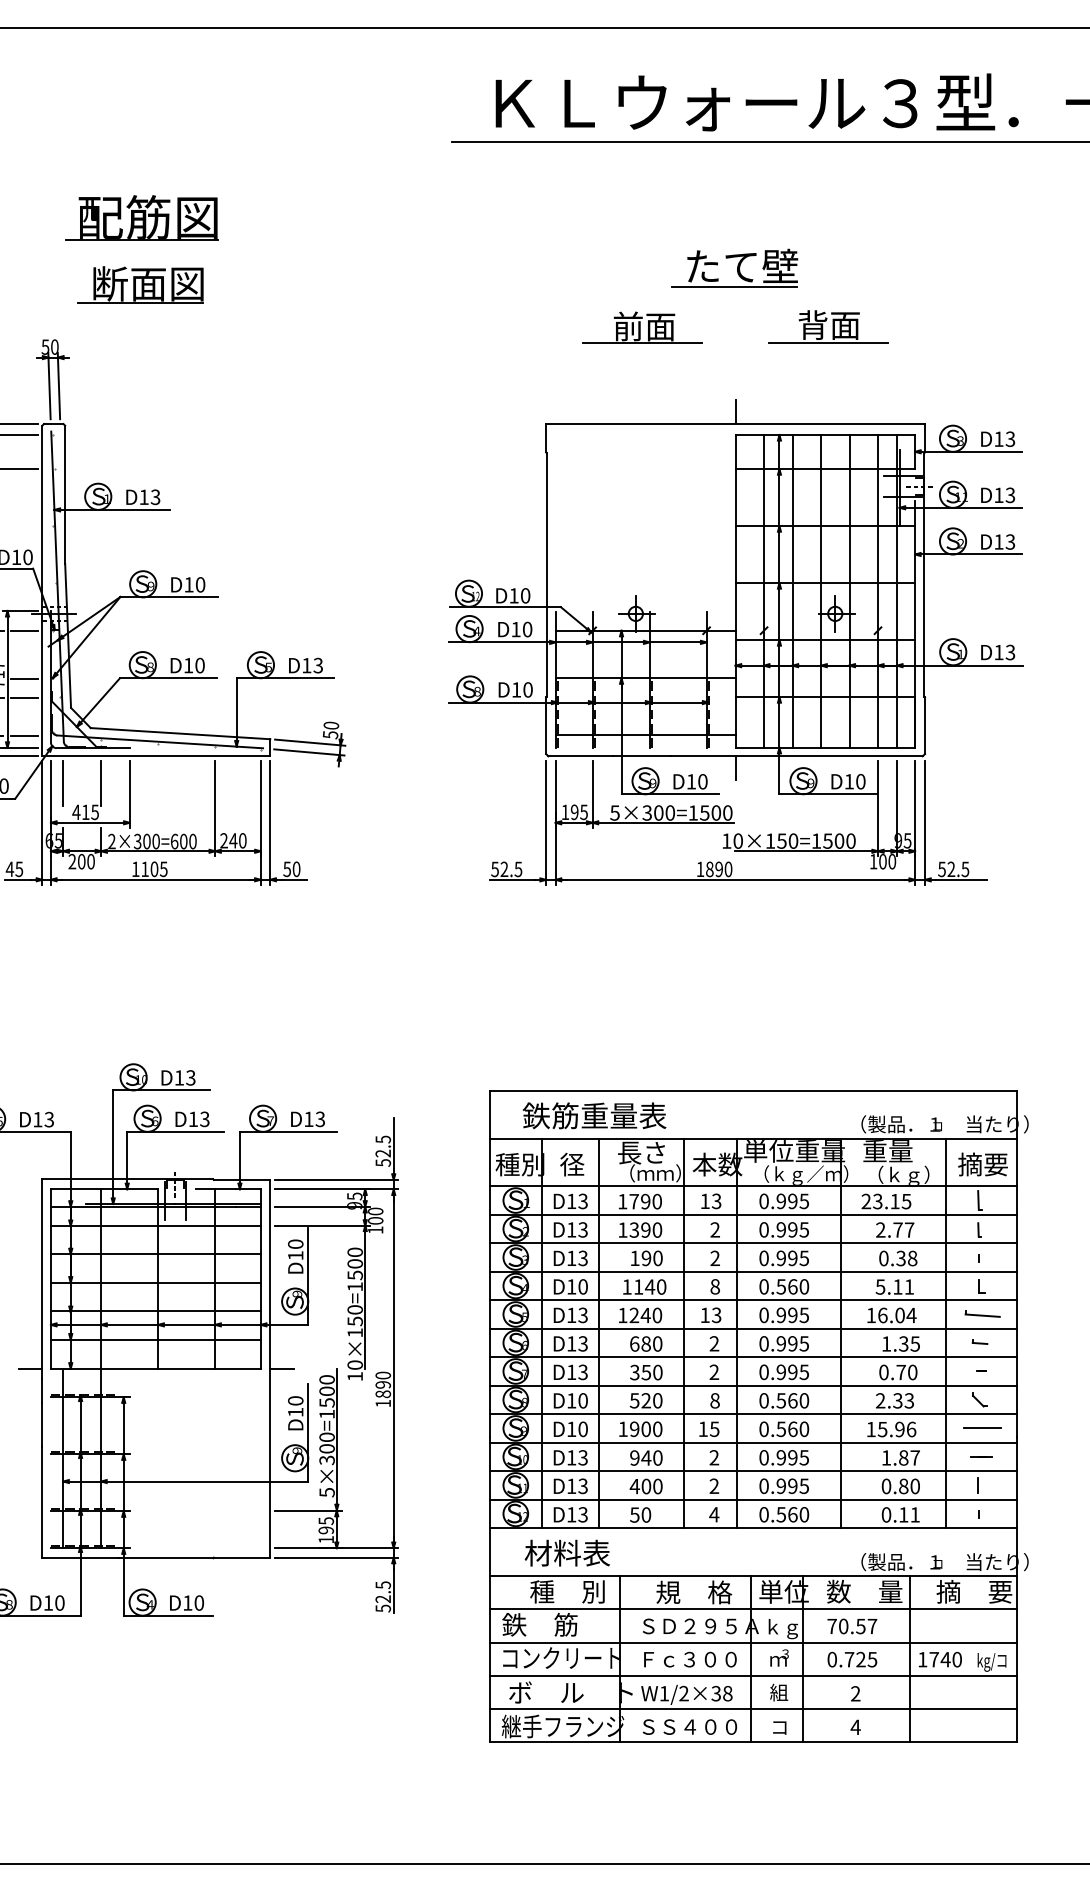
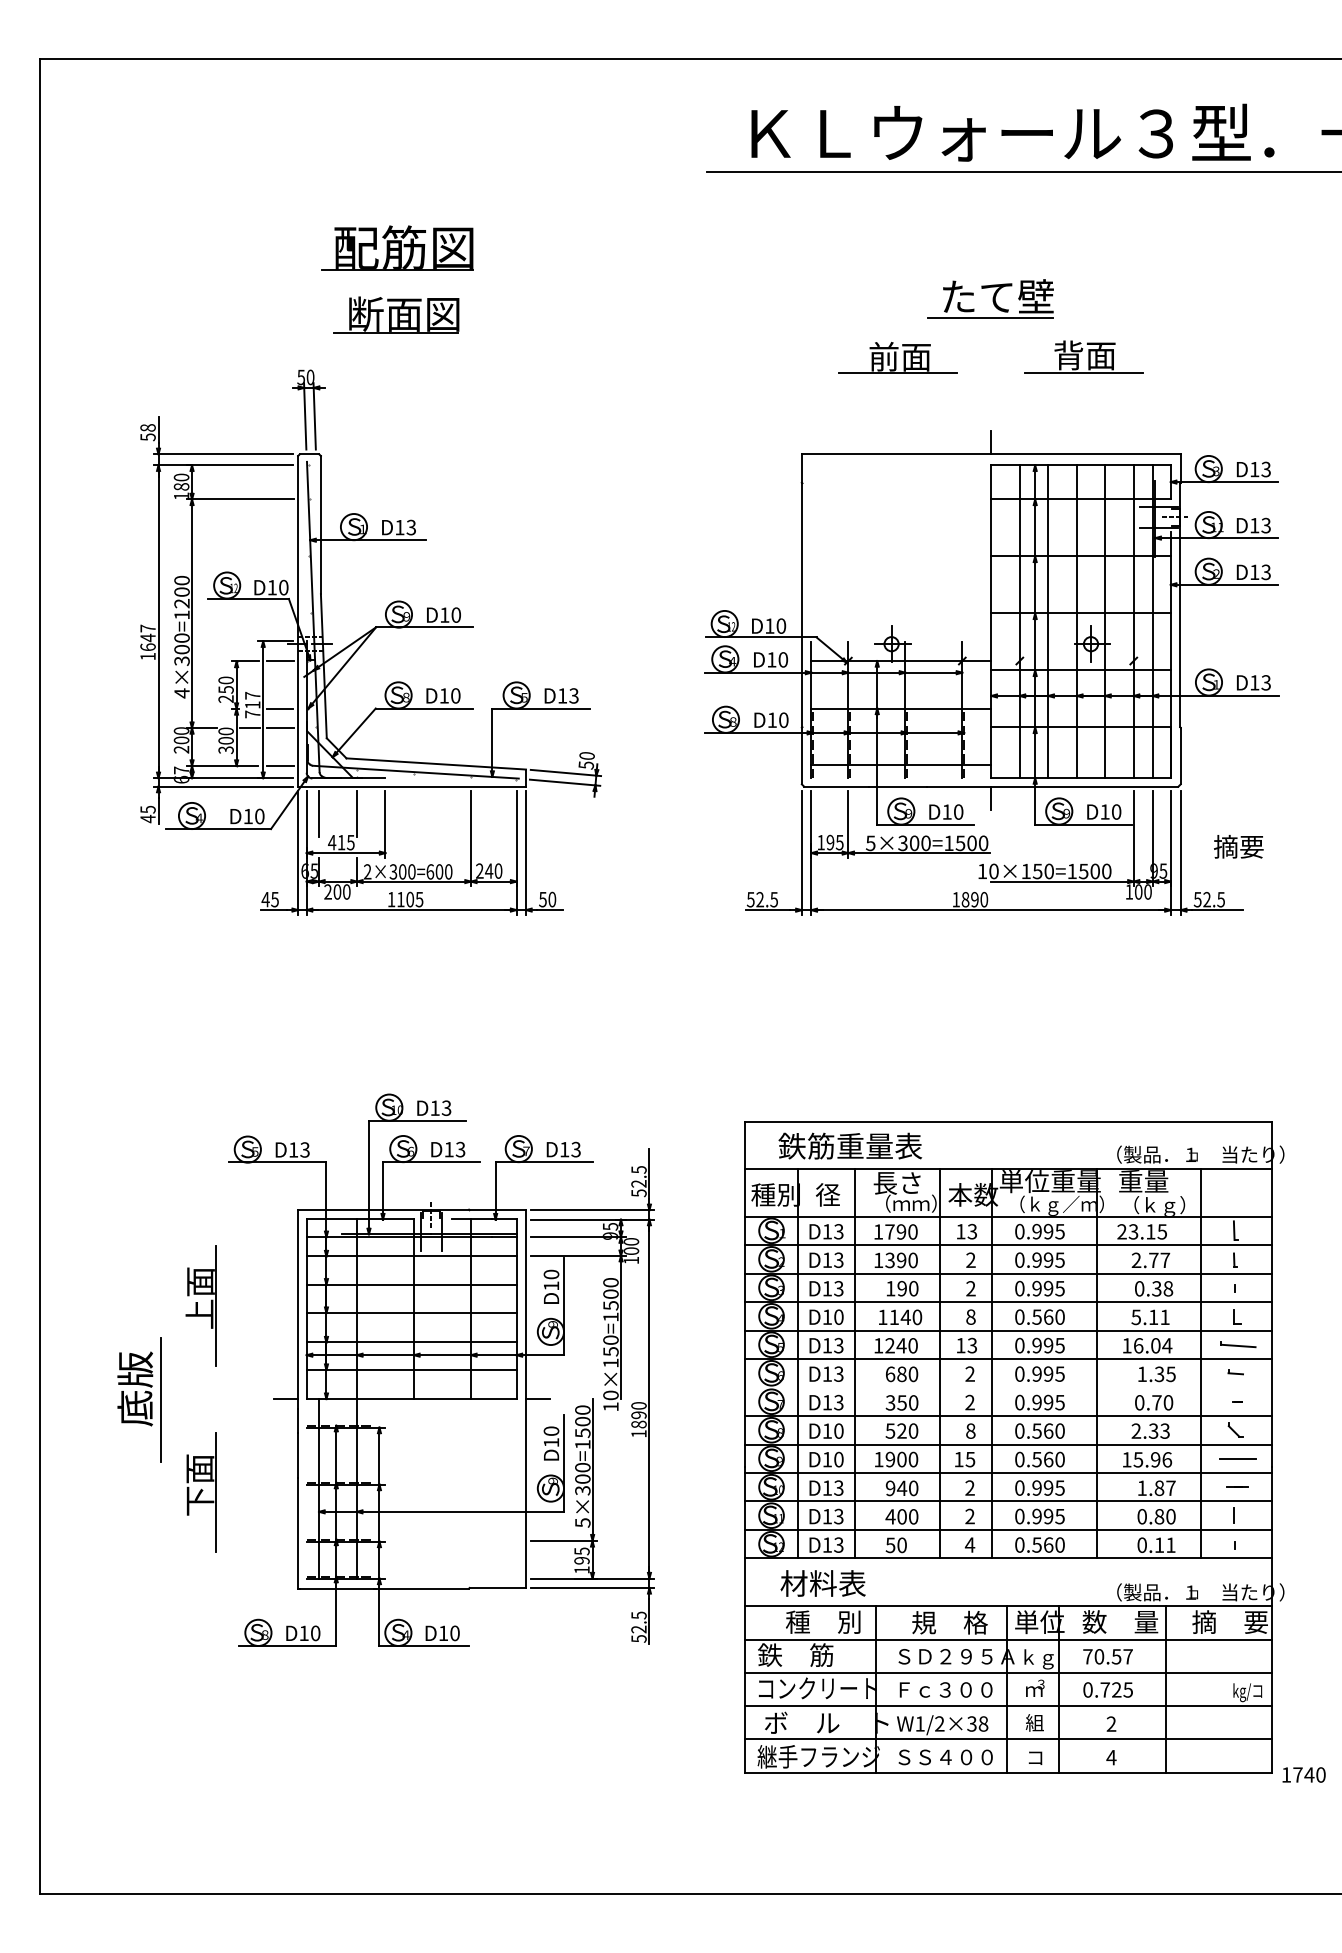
text: (982, 1164) -> (1238, 846), moved
line: (752, 1357) -> (1008, 1387), removed
text: (939, 1659) -> (1303, 1774), moved

